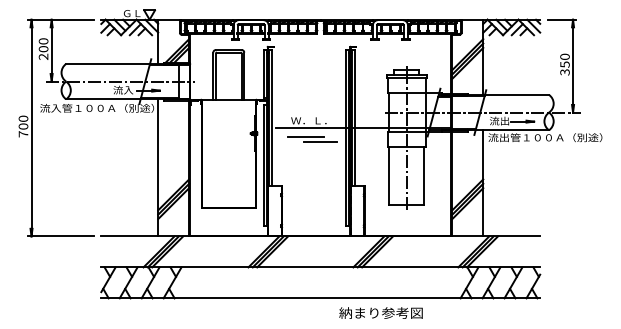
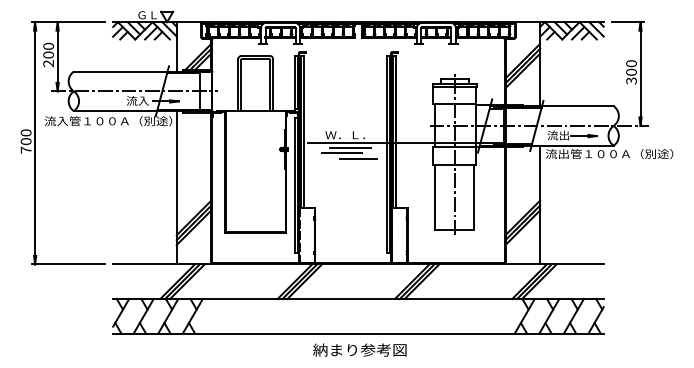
text: (564, 64) -> (630, 72), 350 -> 300
line: (313, 132) -> (350, 148), added
text: (380, 312) -> (359, 349), moved

